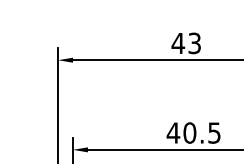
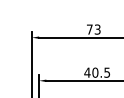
text: (177, 43) -> (89, 29), 43 -> 73

